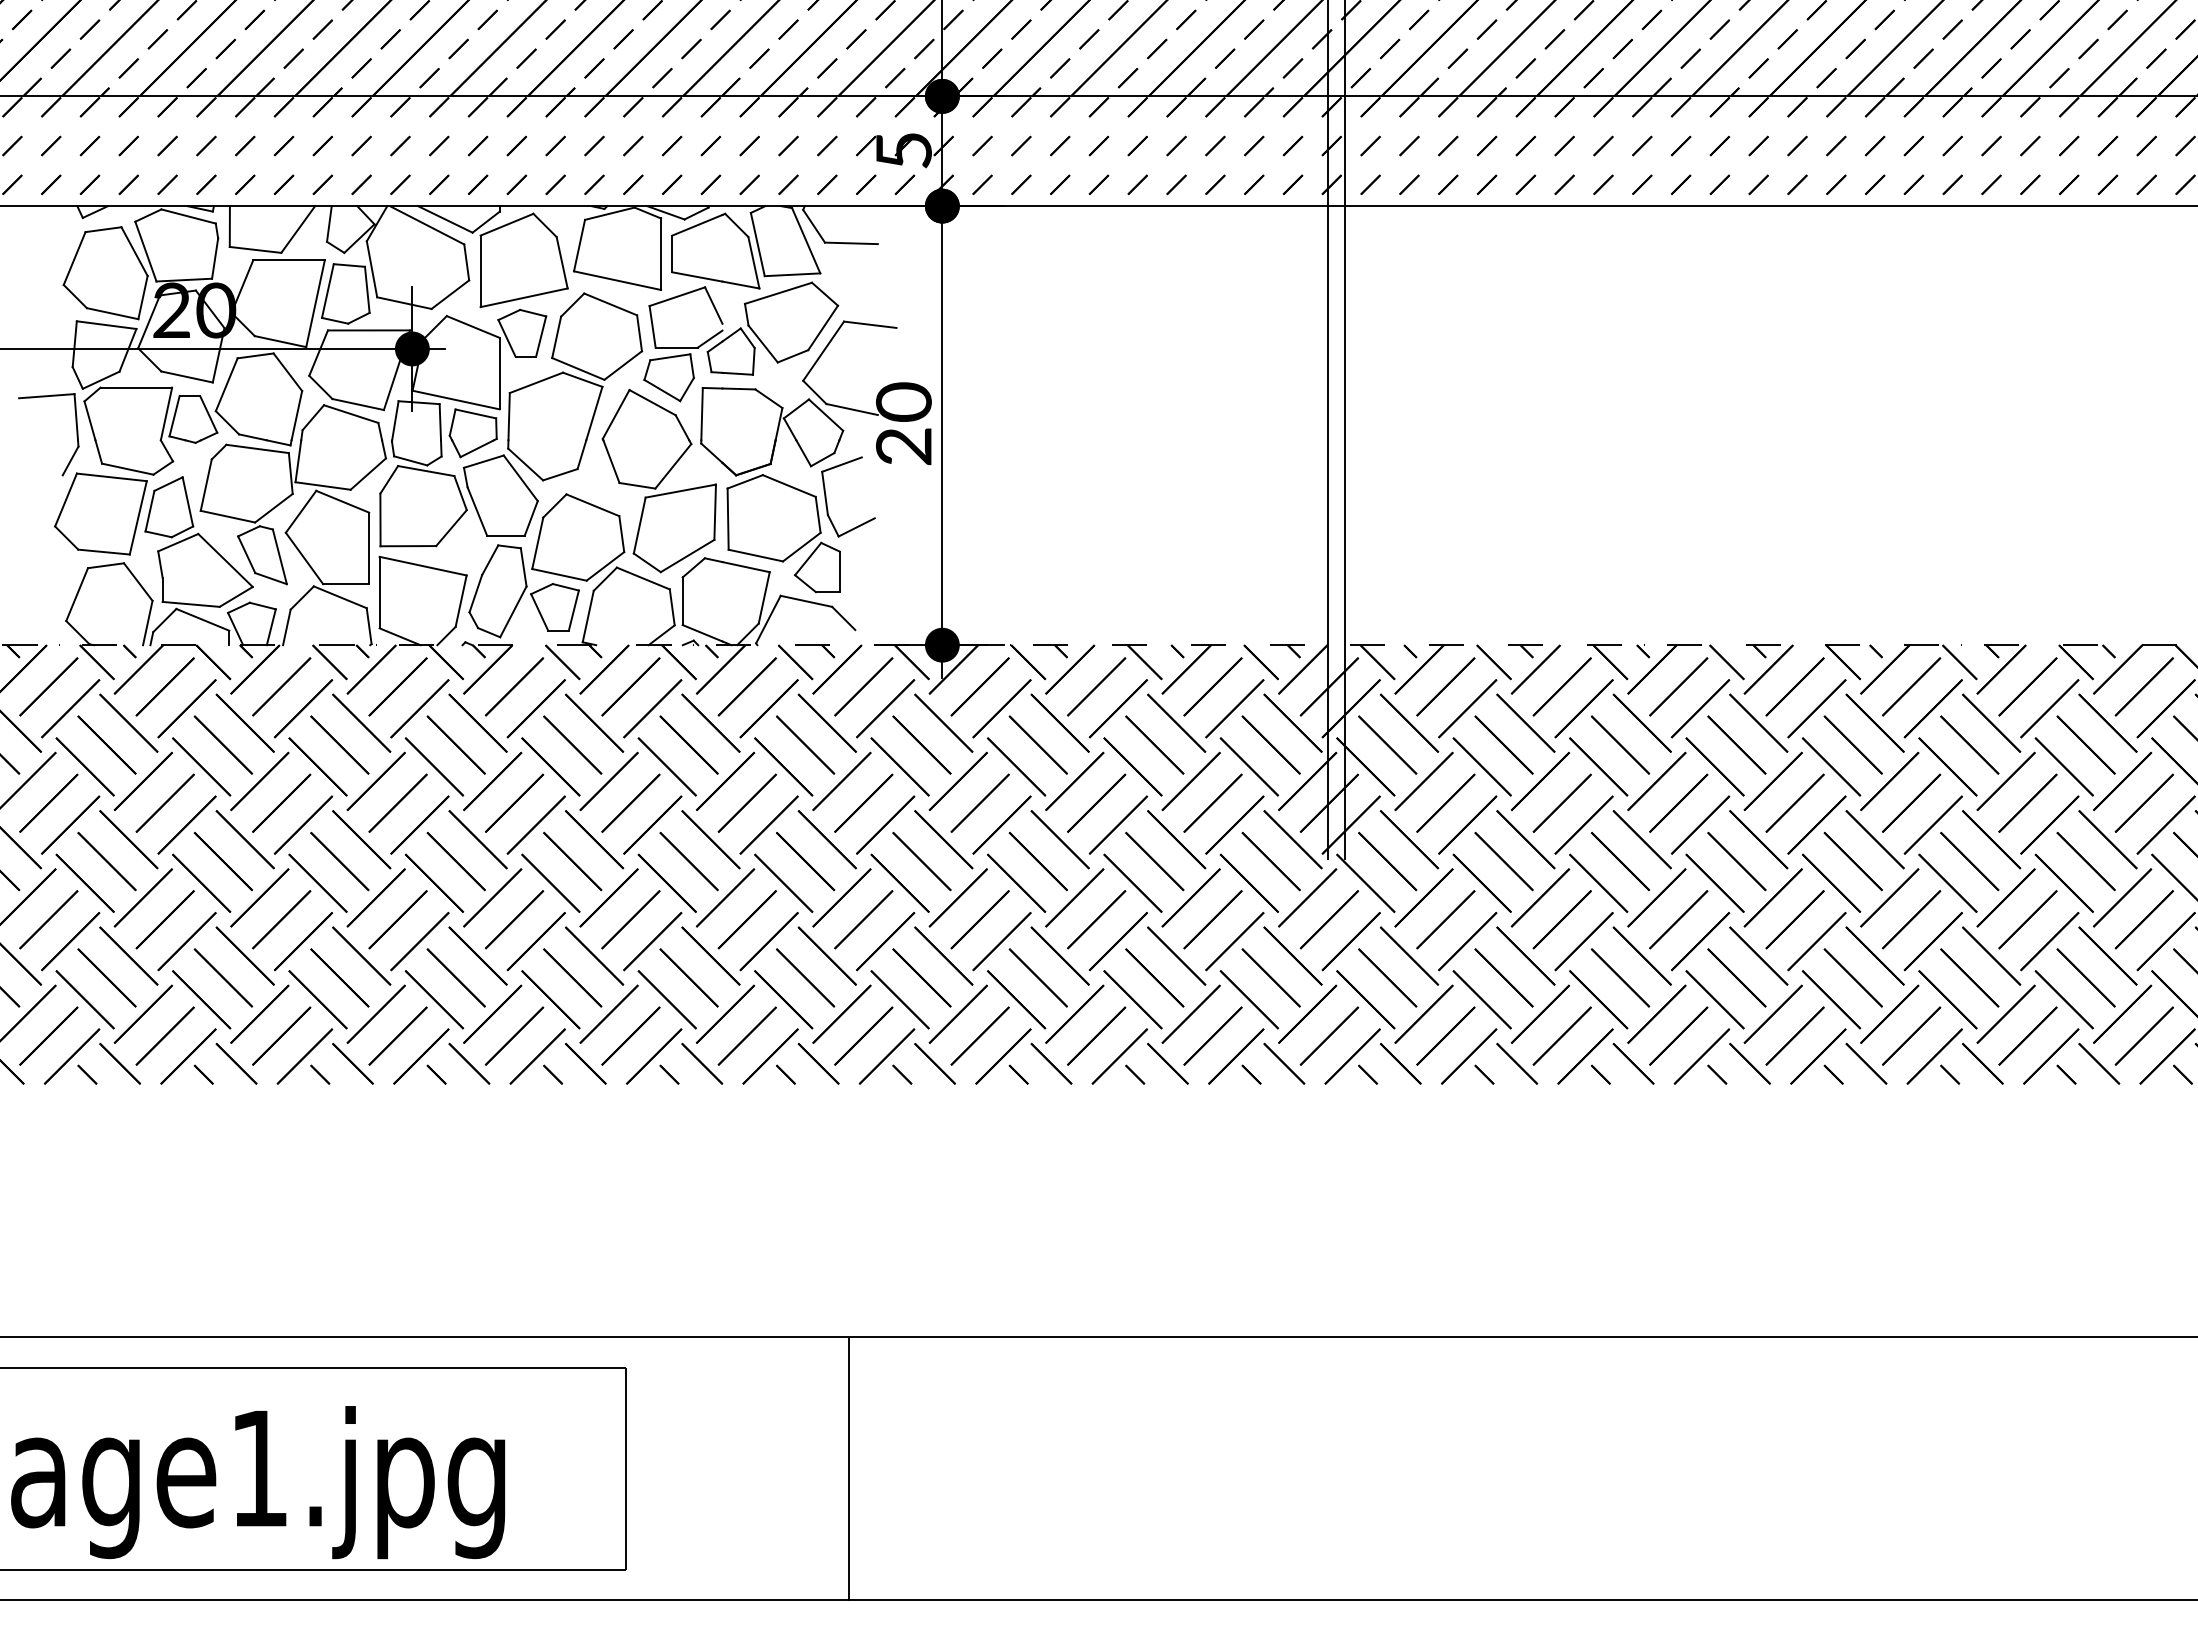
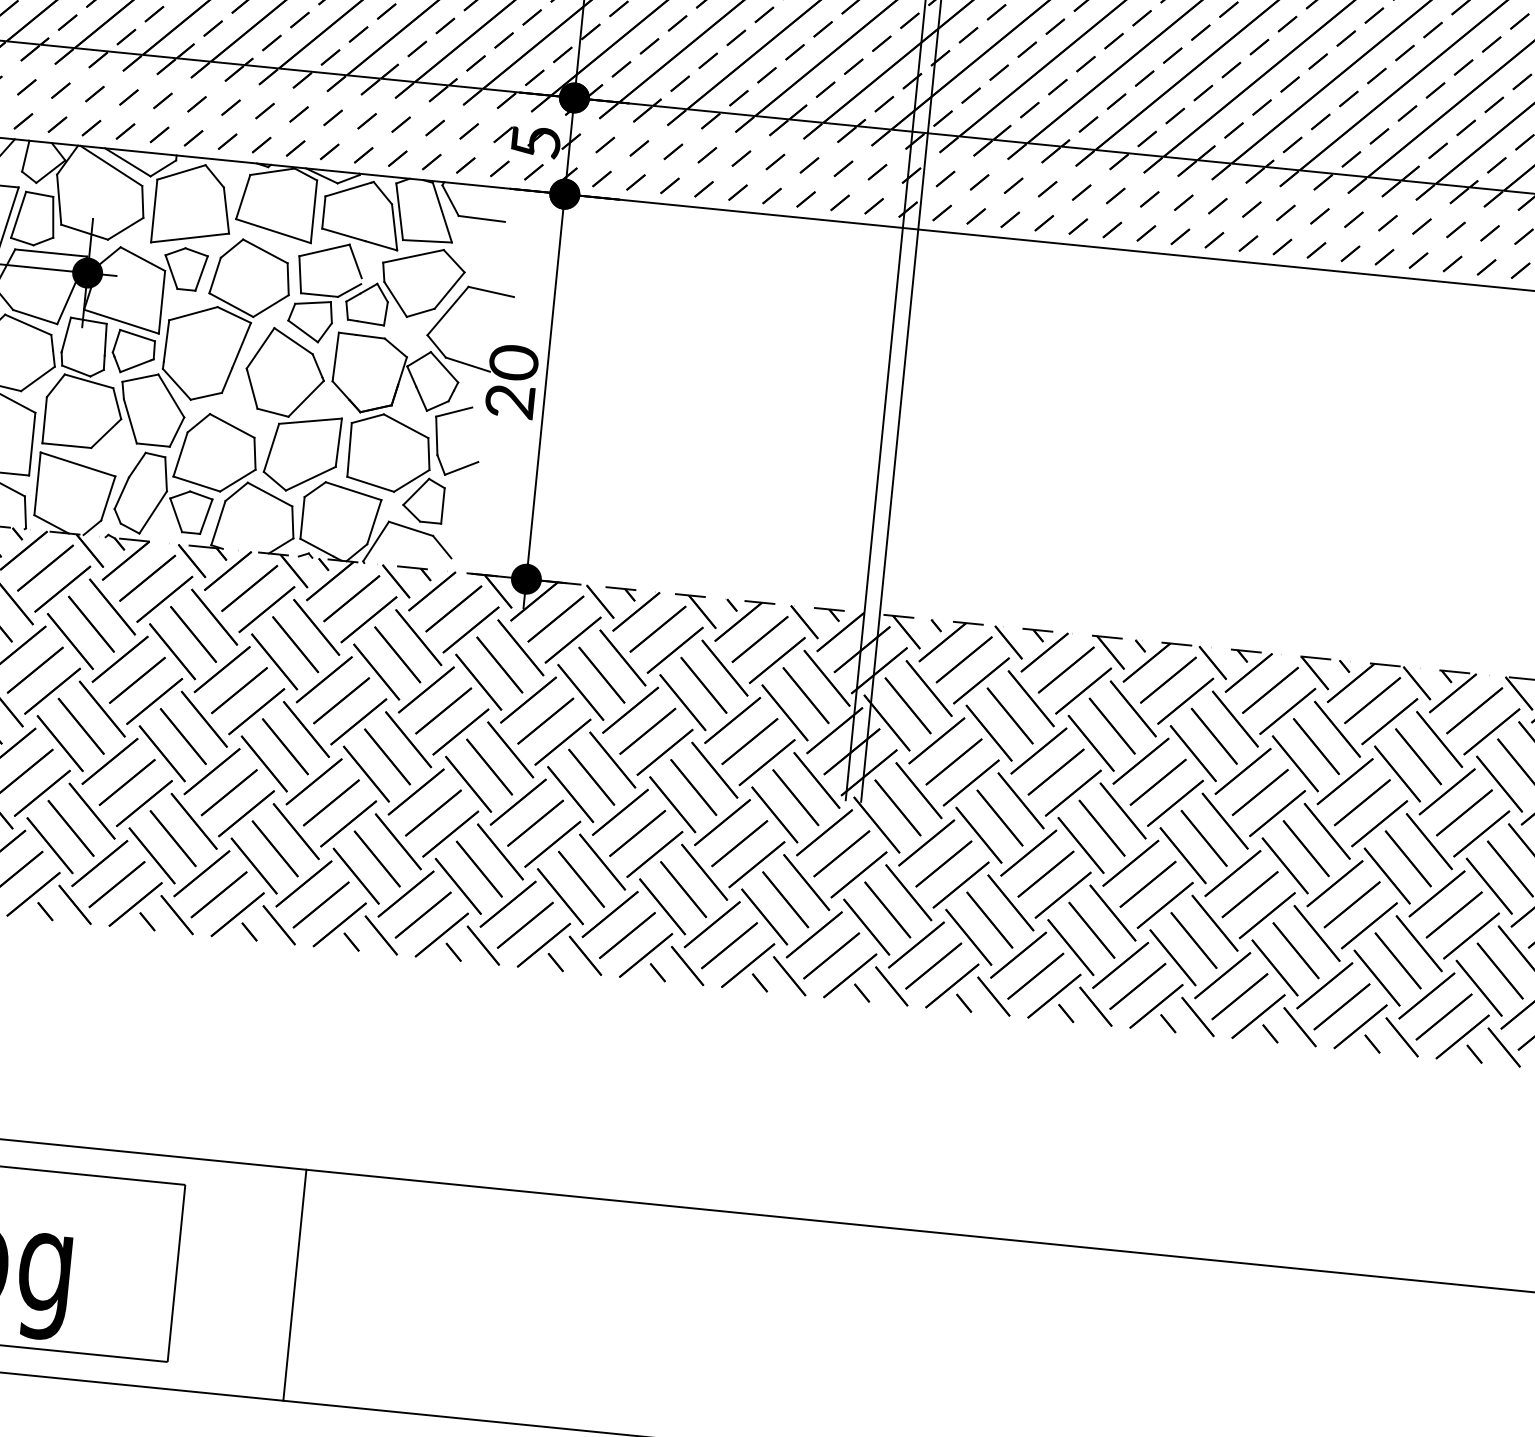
line: (848, 1468) -> (294, 1285), moved

